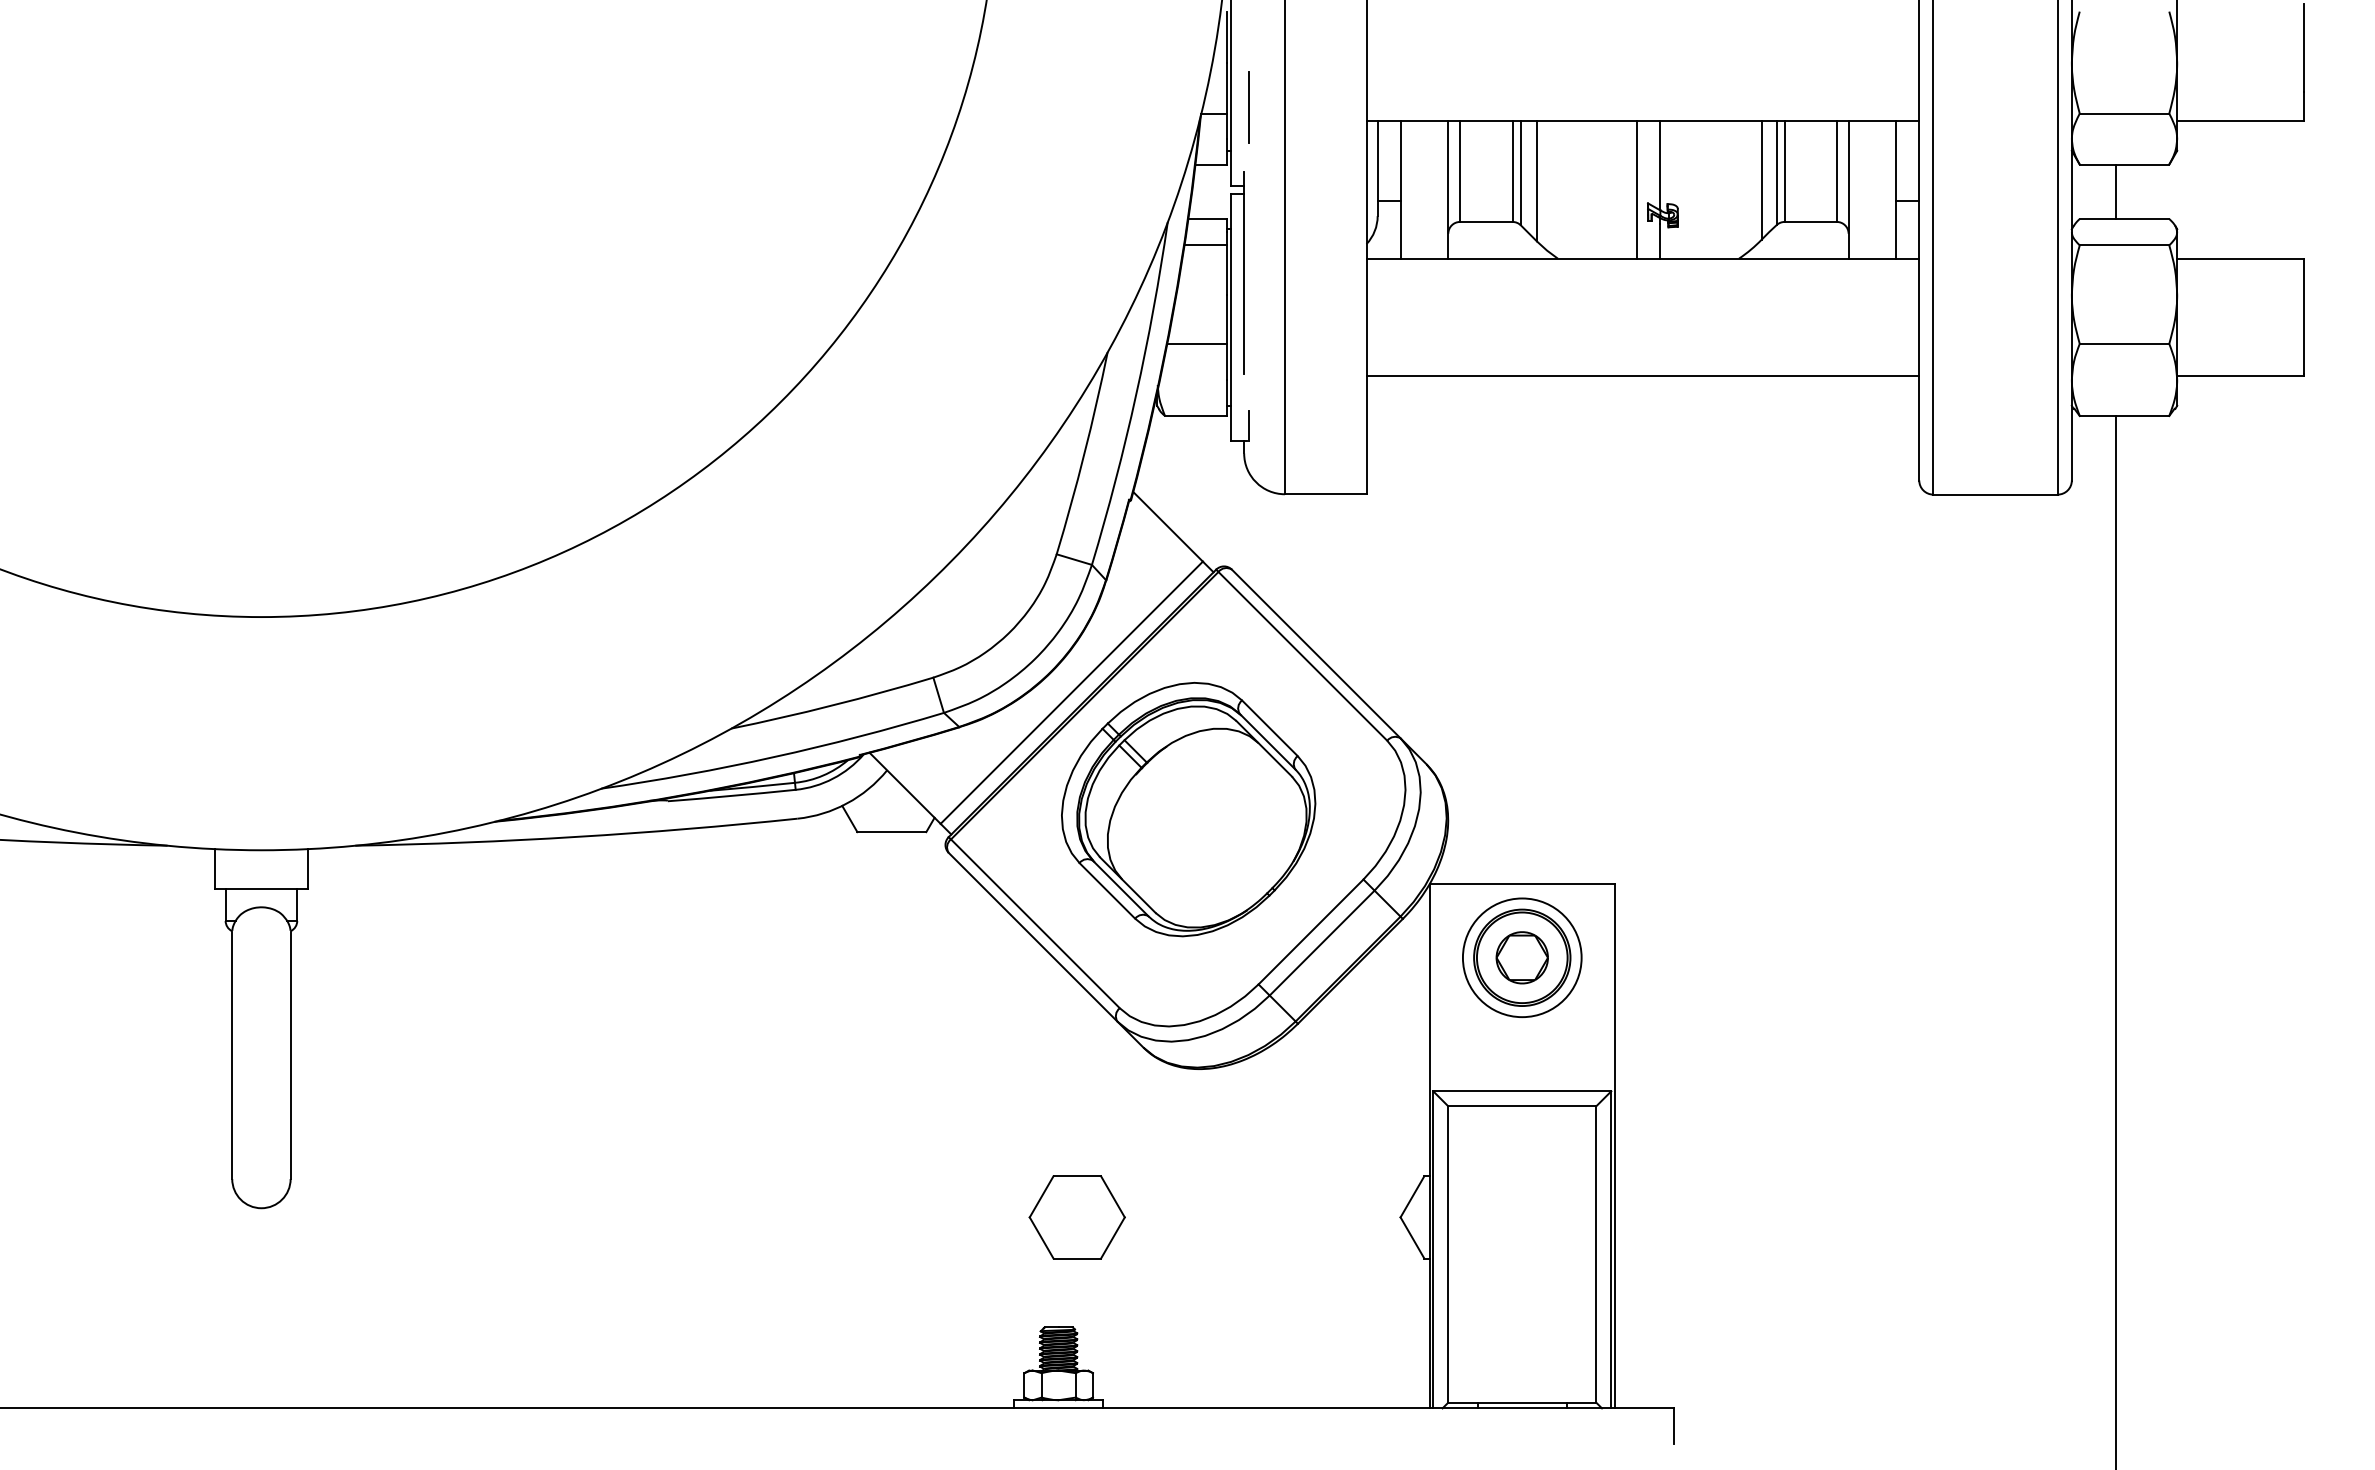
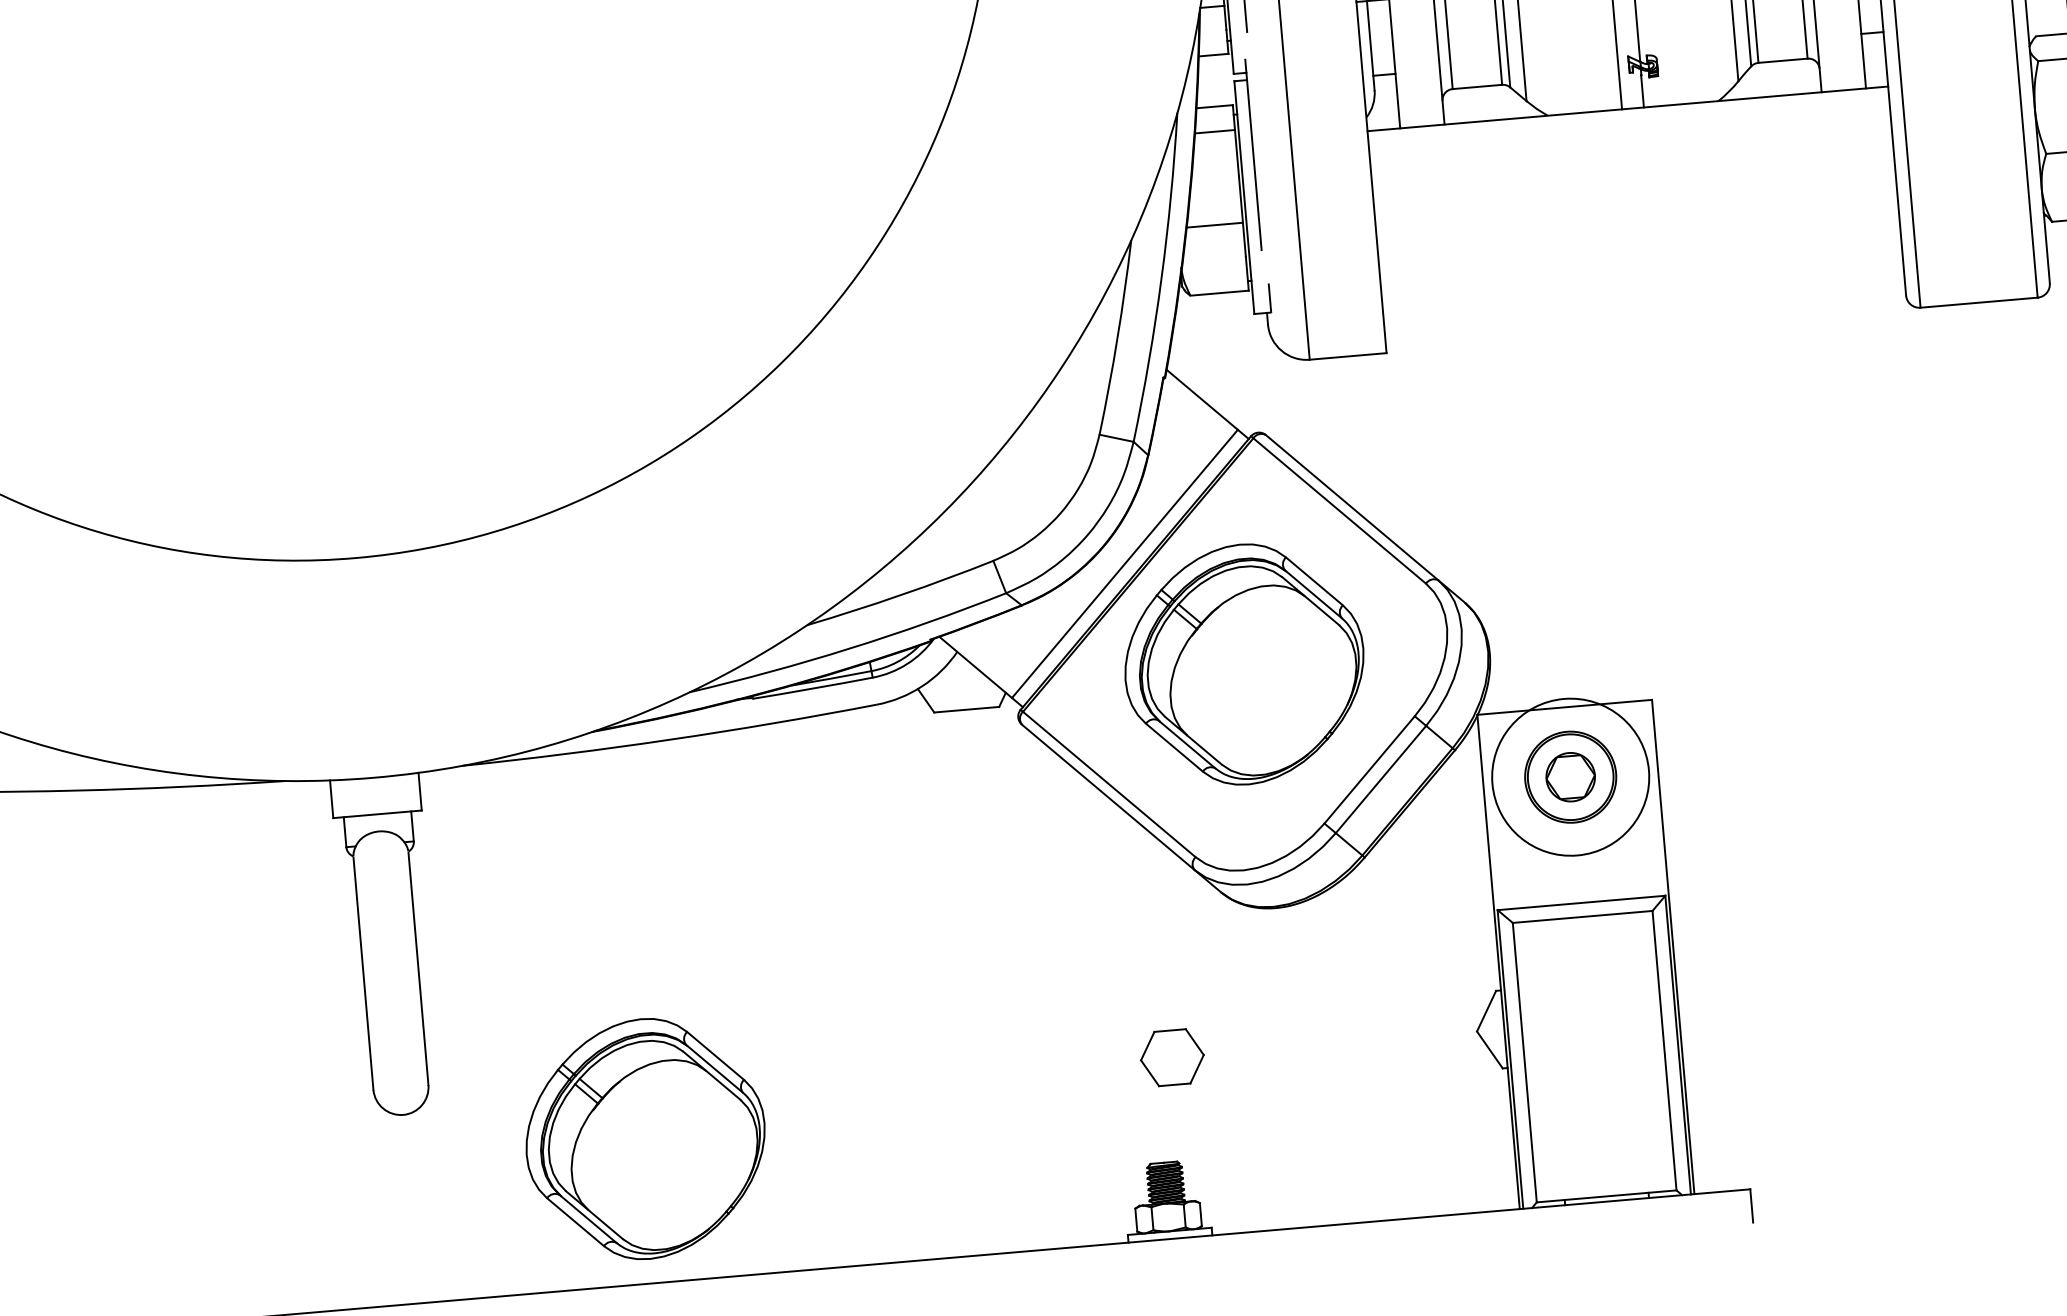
line: (1642, 376) -> (1637, 219), removed
circle: (1521, 957) -> (1569, 776), size x1.4
part: (1076, 1217) -> (1171, 1057), size x0.7
part: (514, 1255) -> (645, 1138), added

